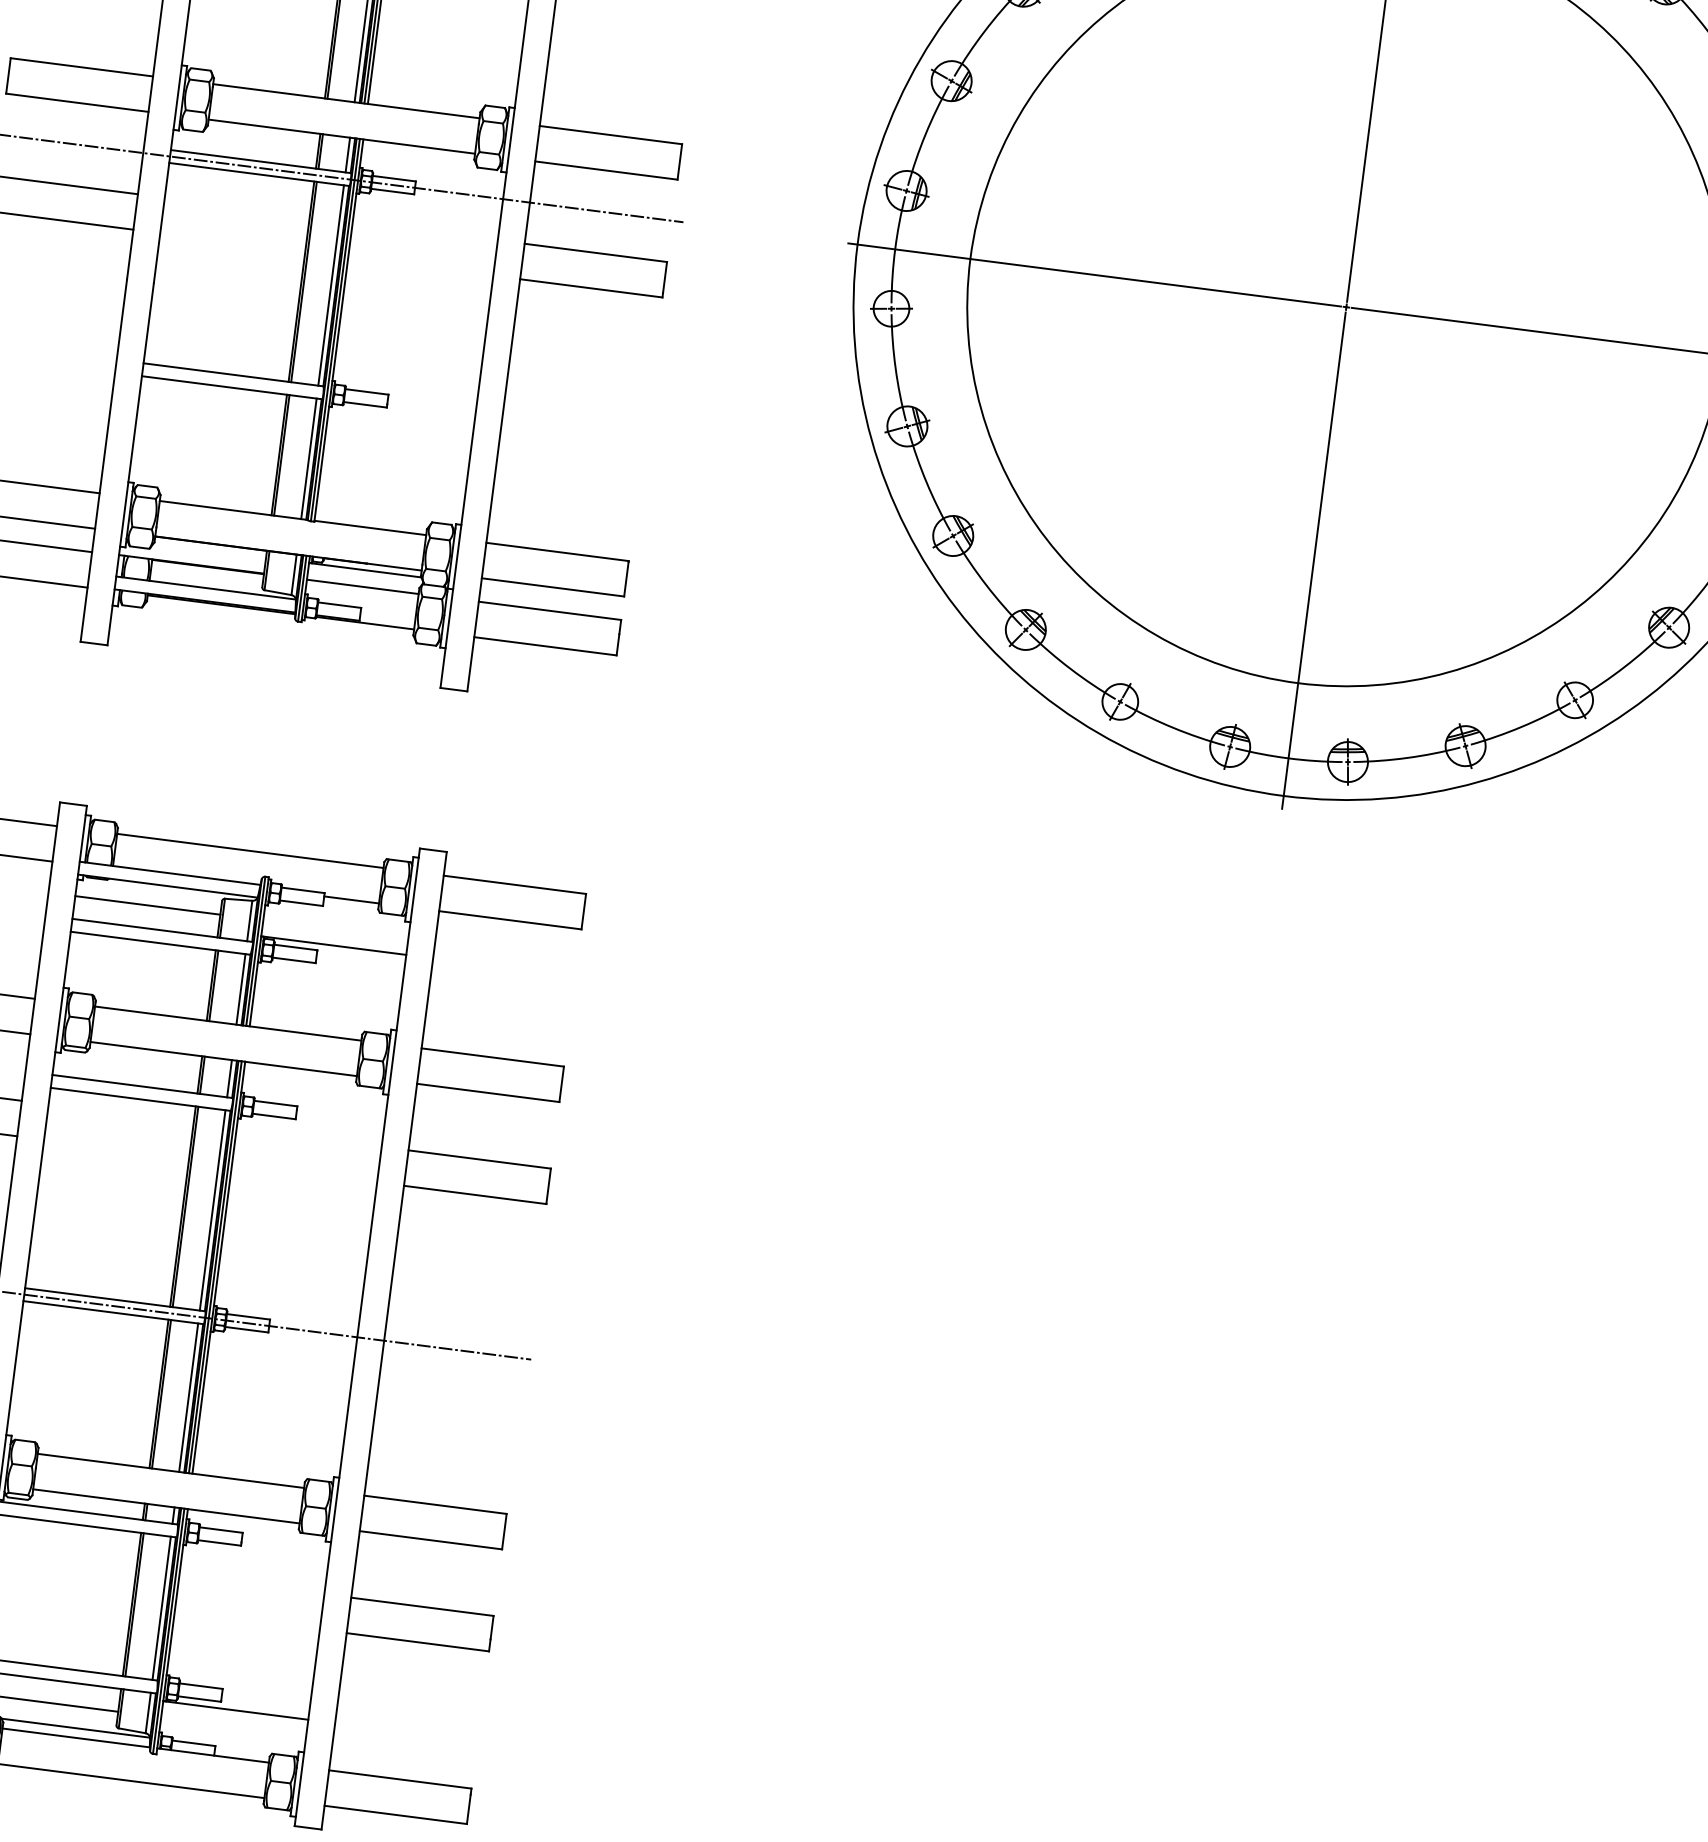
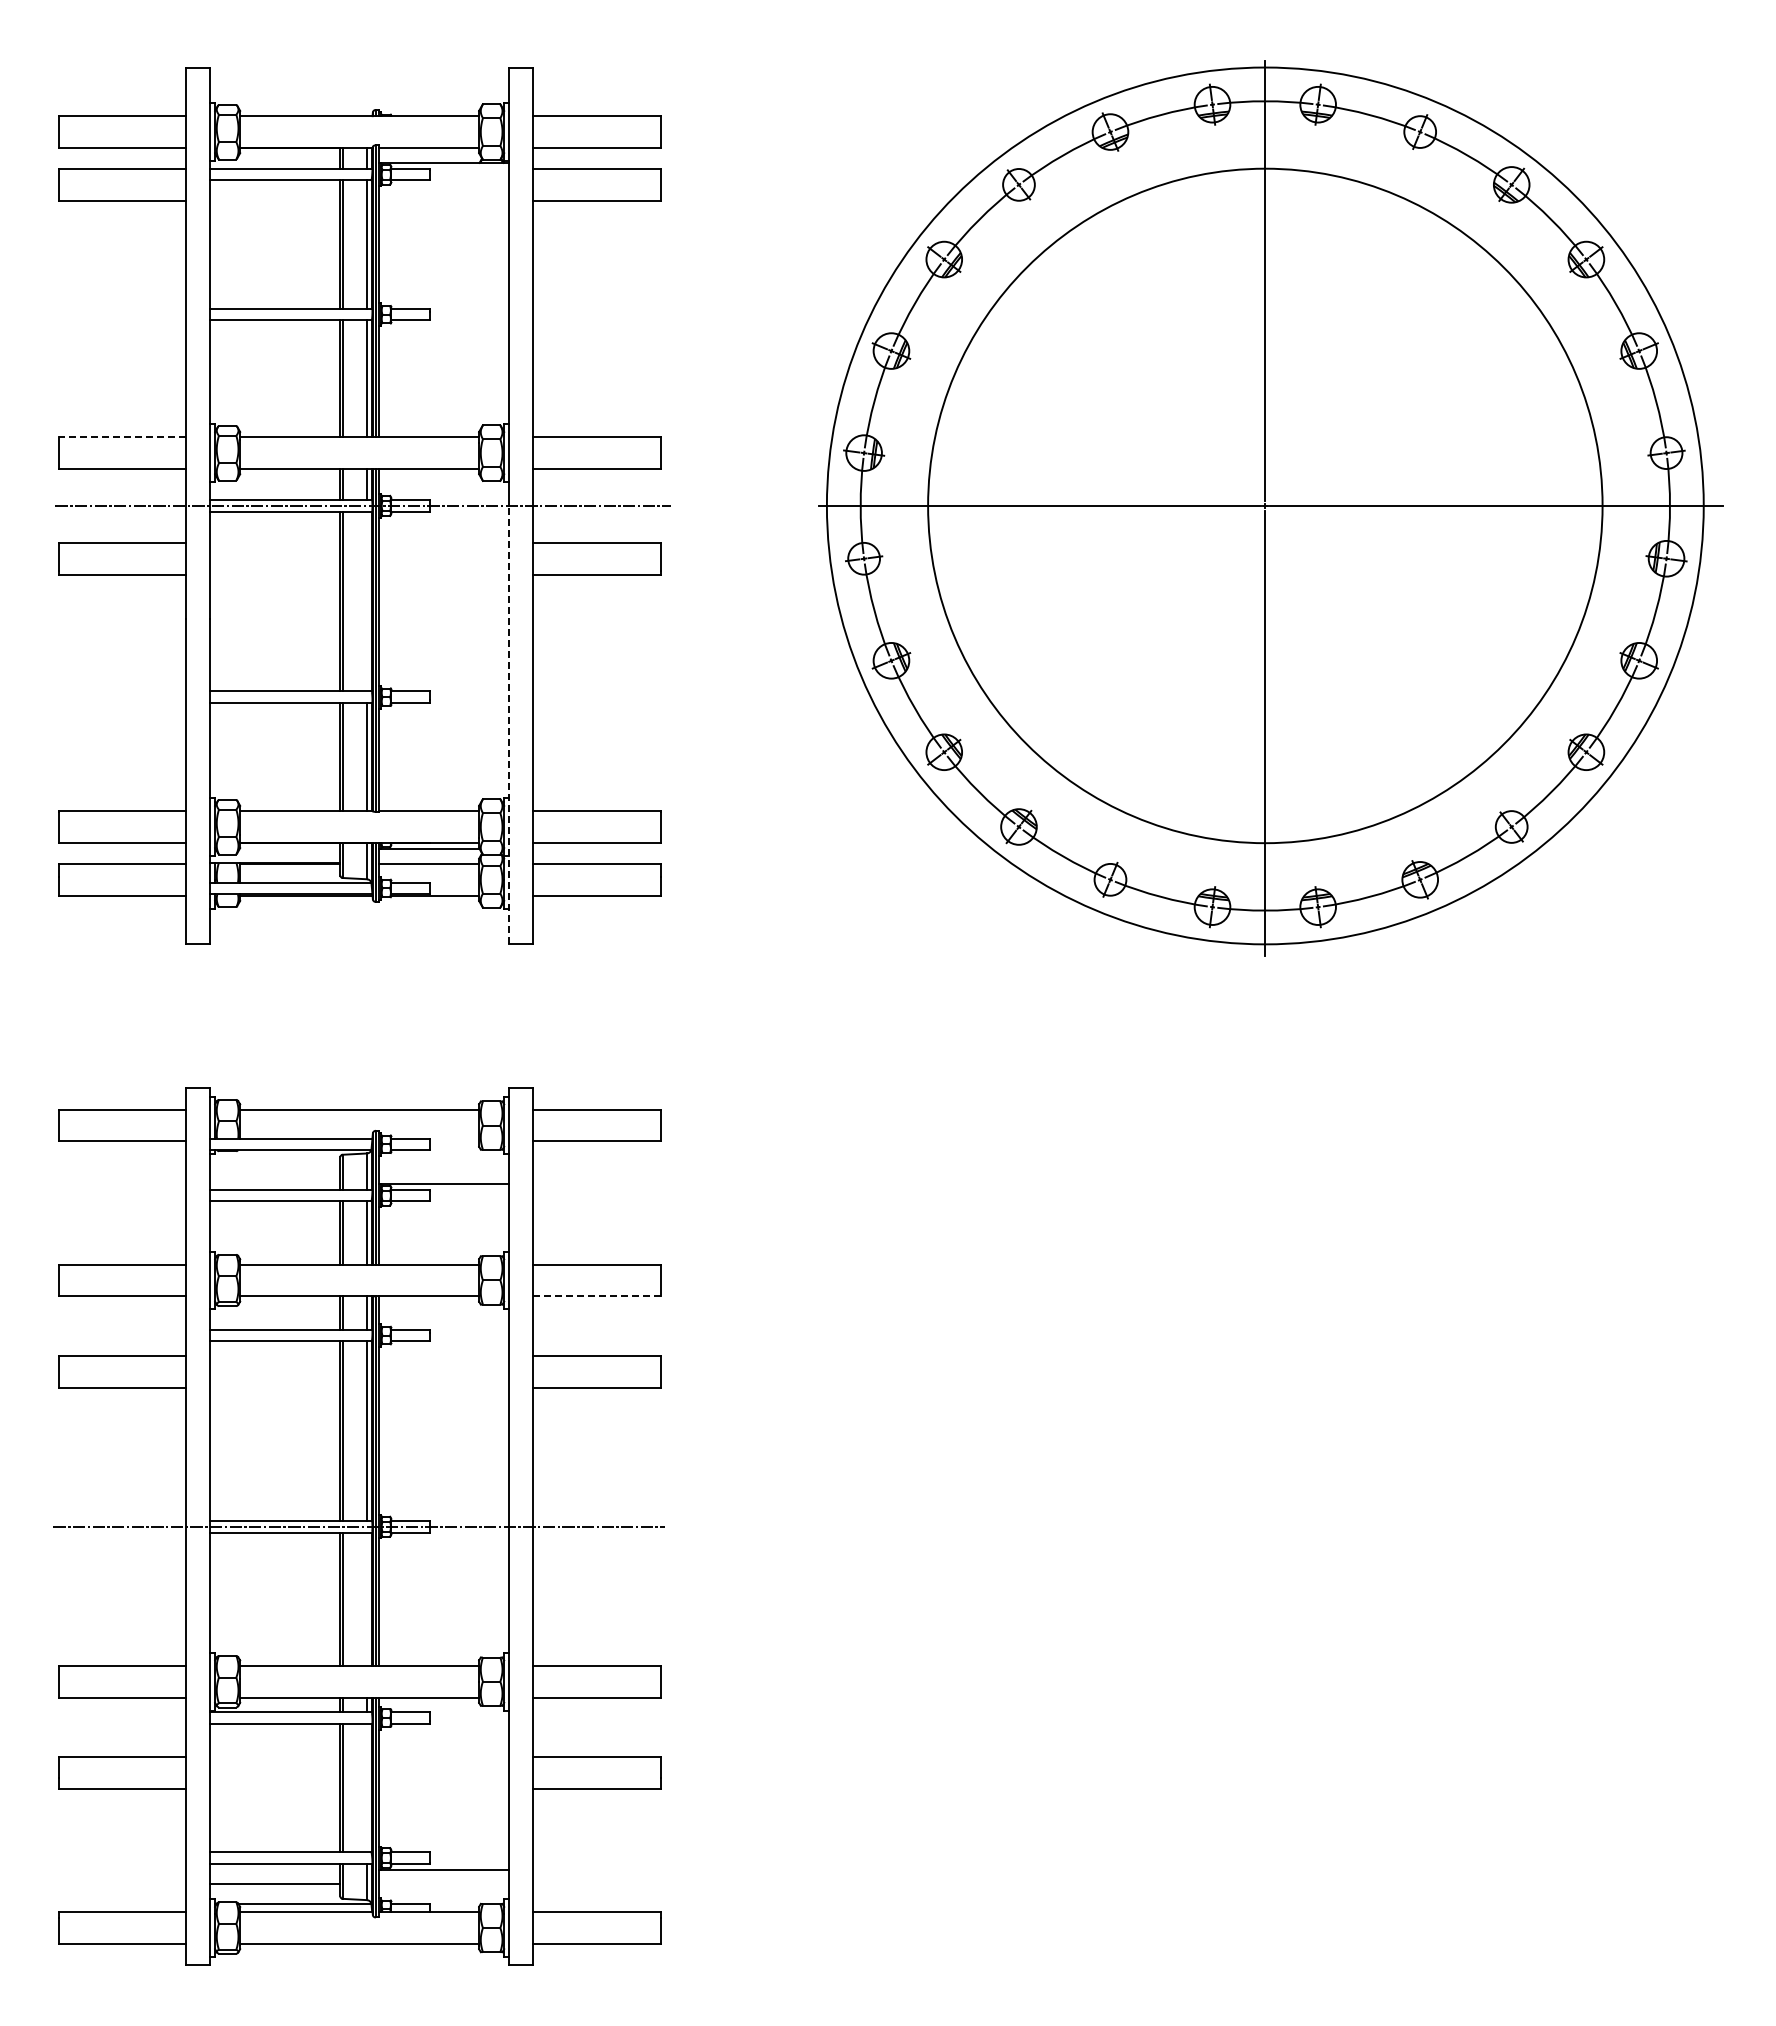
line: (82, 67) -> (122, 437), solid -> dashed
line: (330, 285) -> (366, 601), removed
line: (471, 442) -> (508, 724), solid -> dashed
line: (351, 899) -> (454, 1141), removed
line: (148, 905) -> (275, 1169), removed
line: (487, 1093) -> (596, 1296), solid -> dashed
line: (188, 1396) -> (366, 1598), removed
line: (161, 1607) -> (366, 1787), removed

